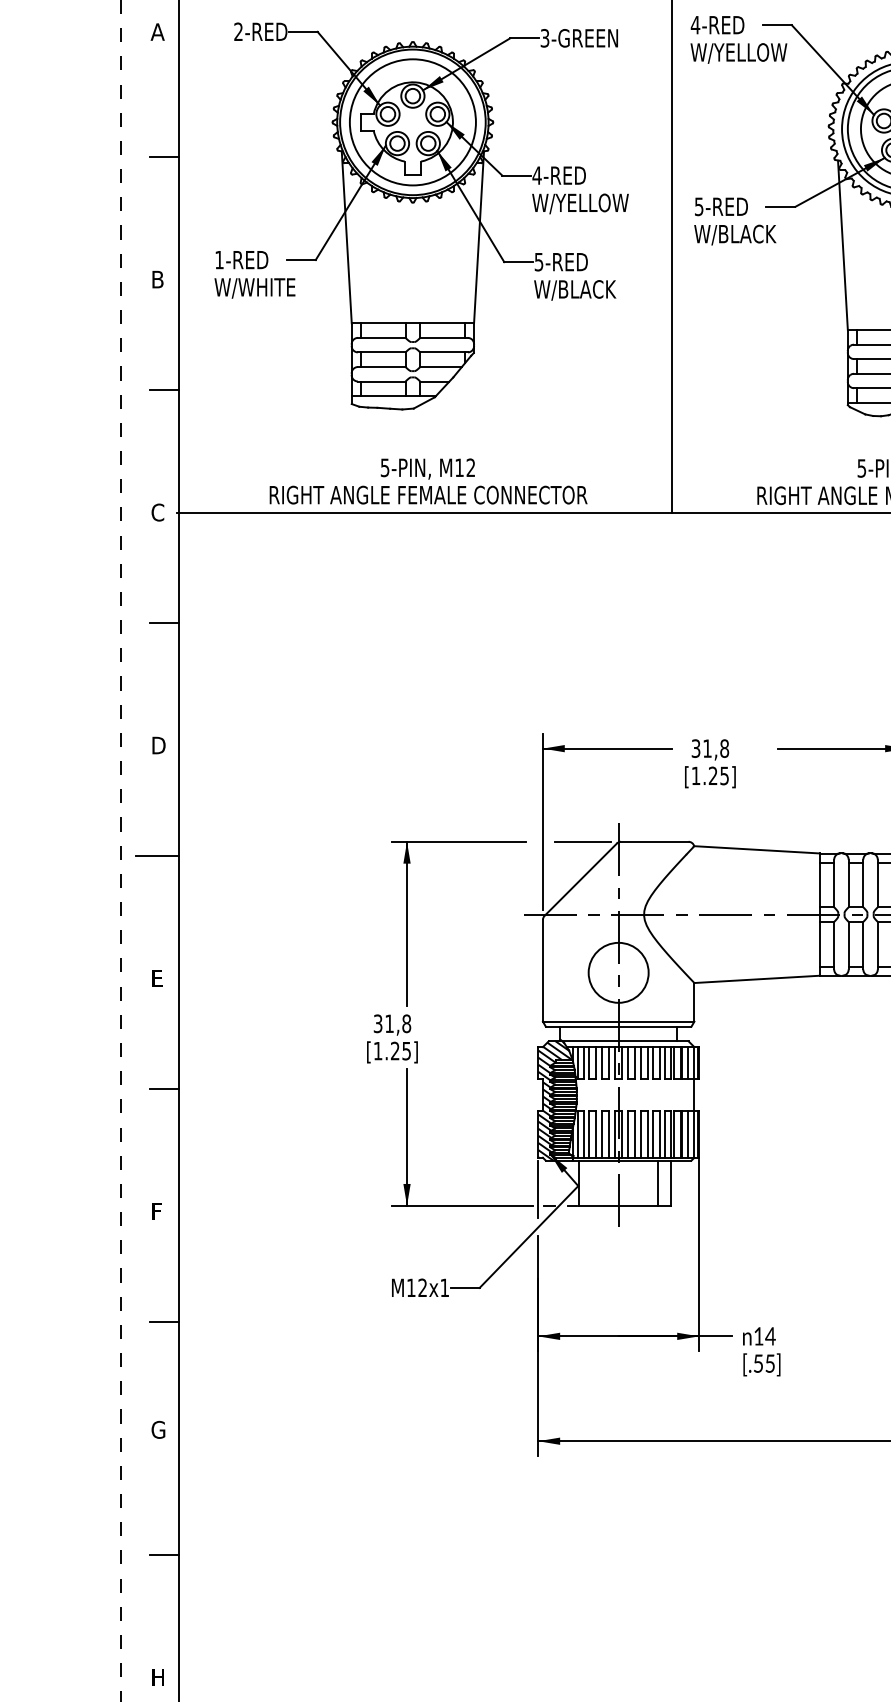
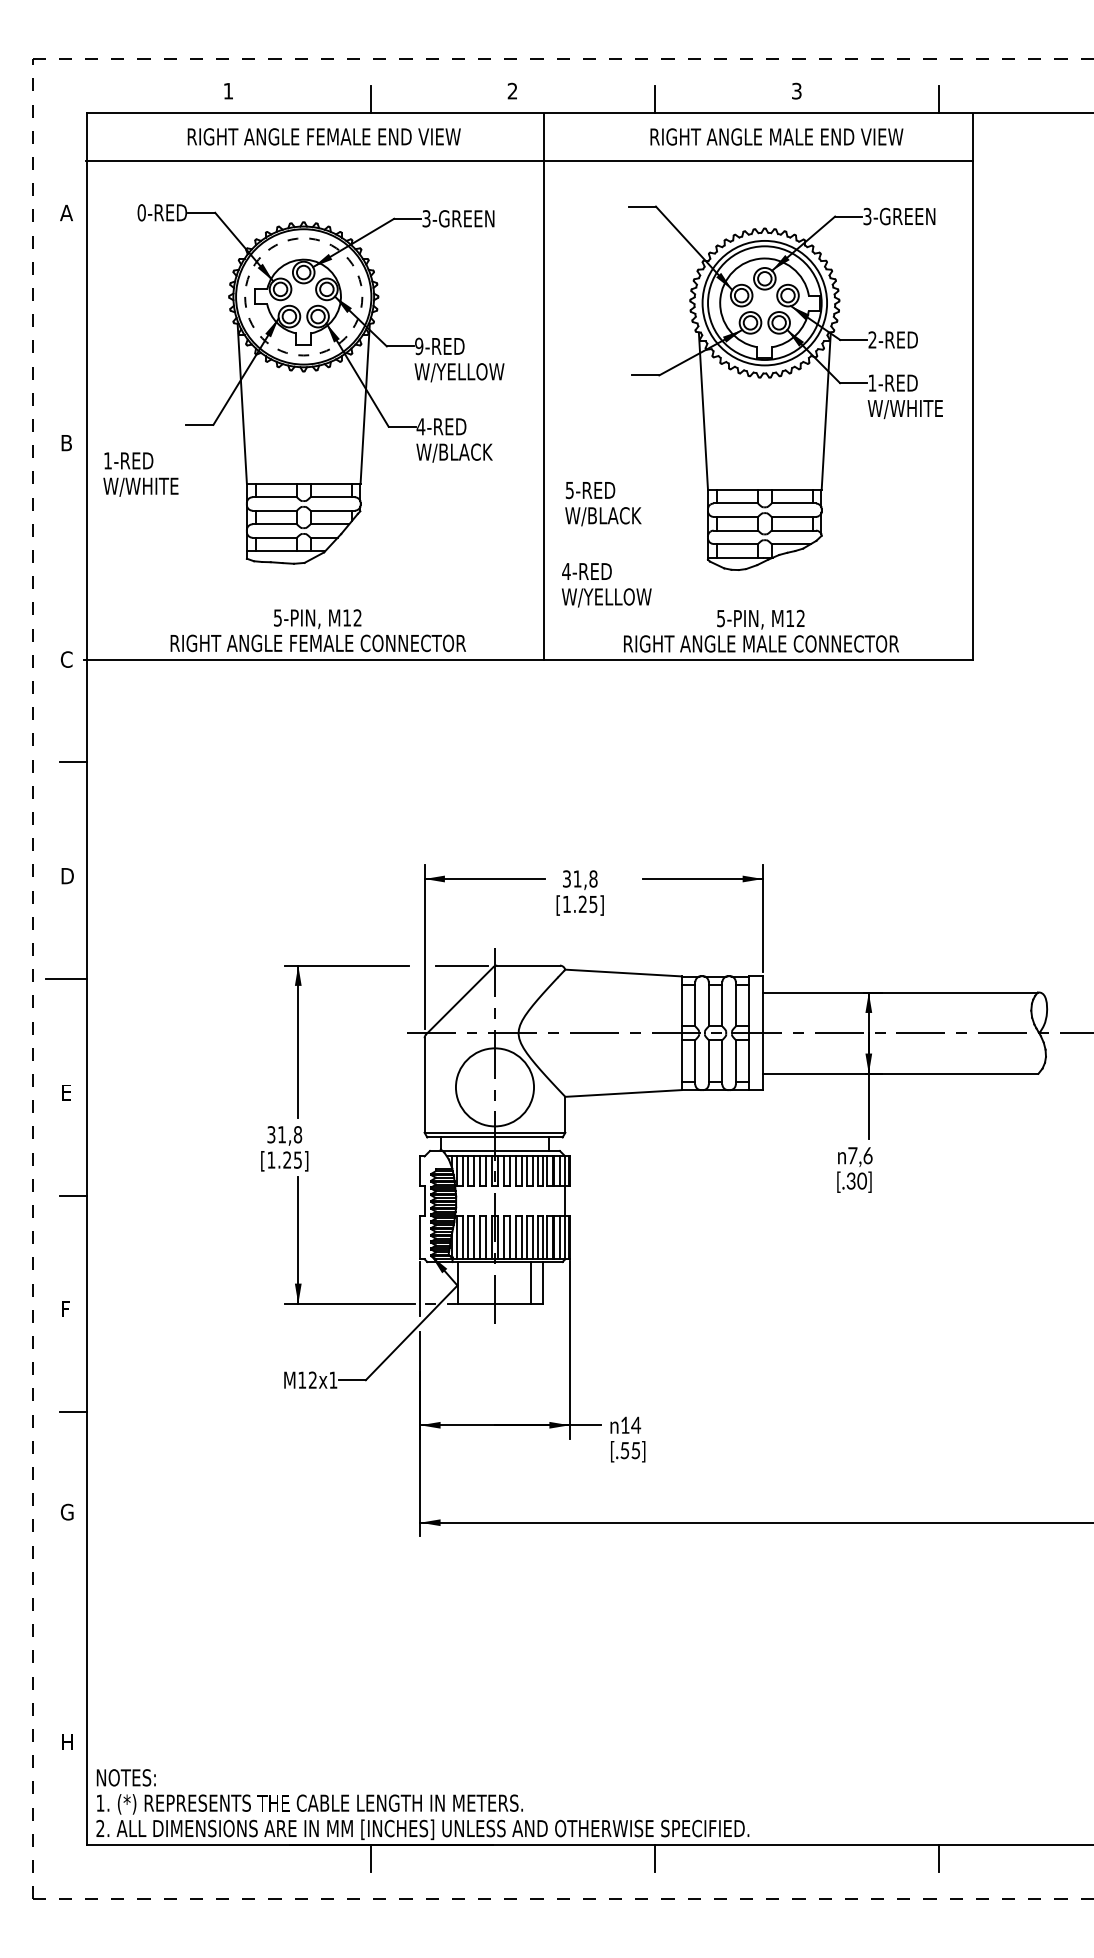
text: (238, 31) -> (141, 212), 2-RED -> 0-RED
text: (738, 40) -> (606, 585), moved
circle: (412, 121) -> (303, 296), solid -> dashed
line: (164, 157) -> (72, 329), removed
text: (536, 175) -> (418, 346), 4-RED -> 9-RED
text: (735, 221) -> (603, 504), moved
text: (538, 261) -> (420, 426), 5-RED -> 4-RED
text: (254, 274) -> (140, 474), moved
line: (164, 389) -> (72, 545), removed
circle: (618, 972) -> (494, 1087), size x1.4
hatch: (555, 1100) -> (436, 1206), removed
line: (164, 1555) -> (72, 1628), removed

